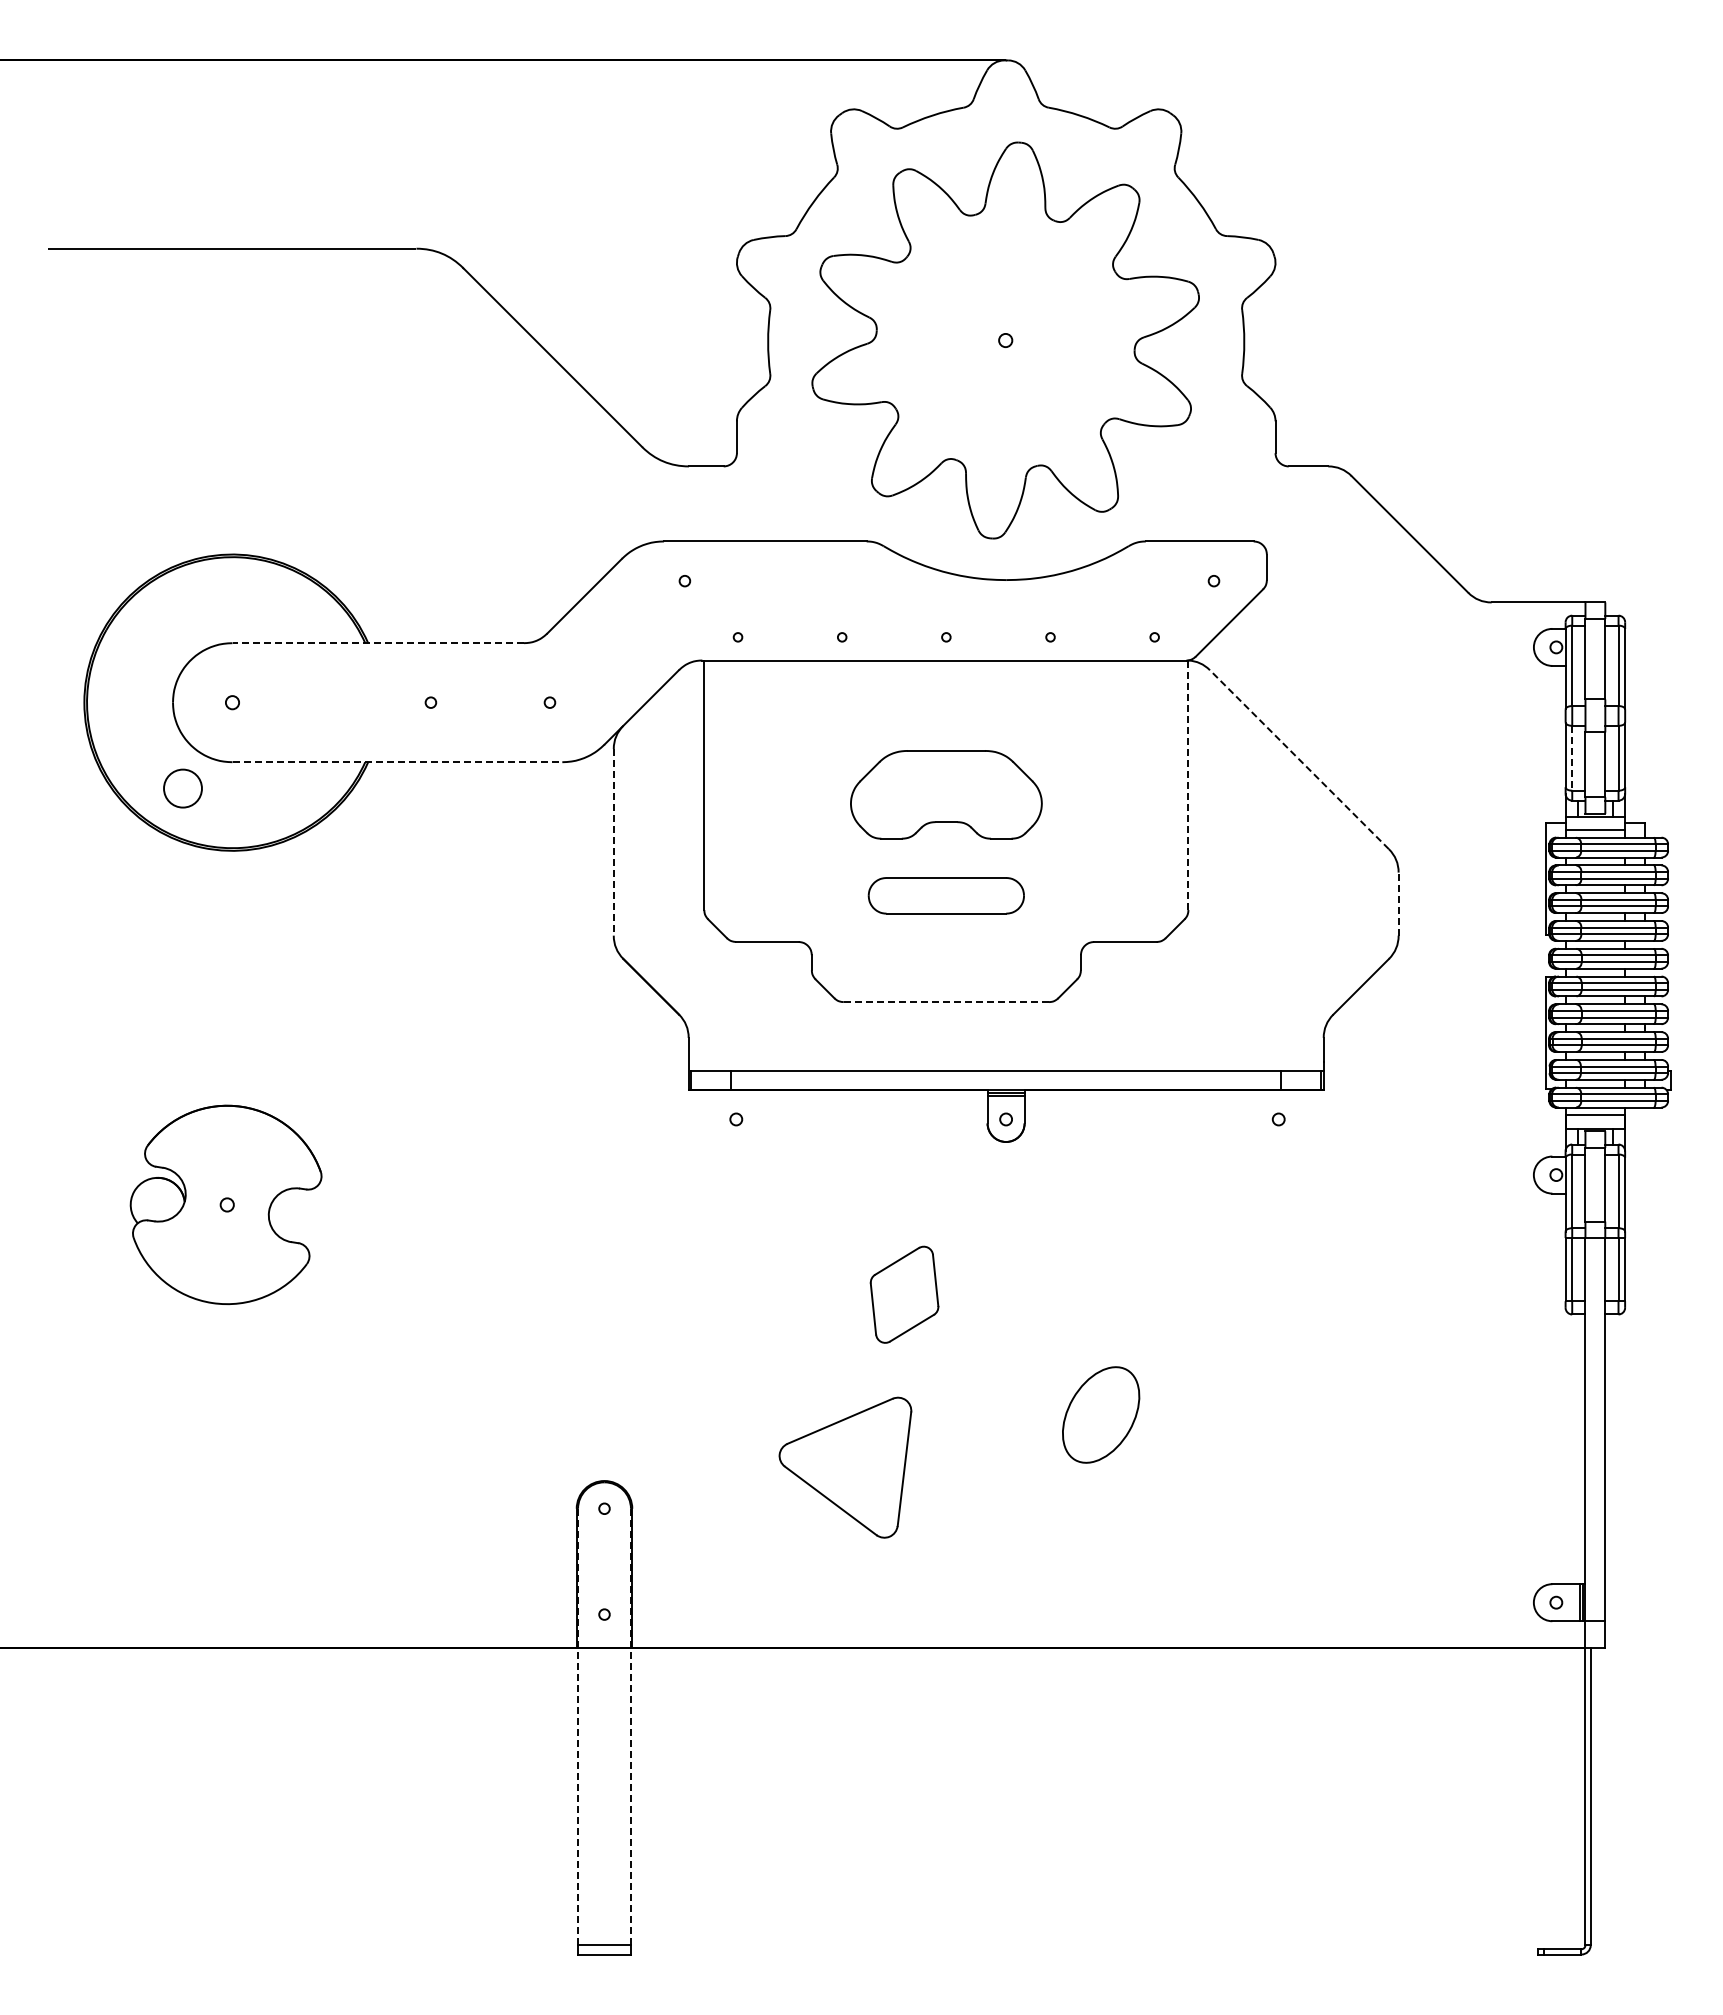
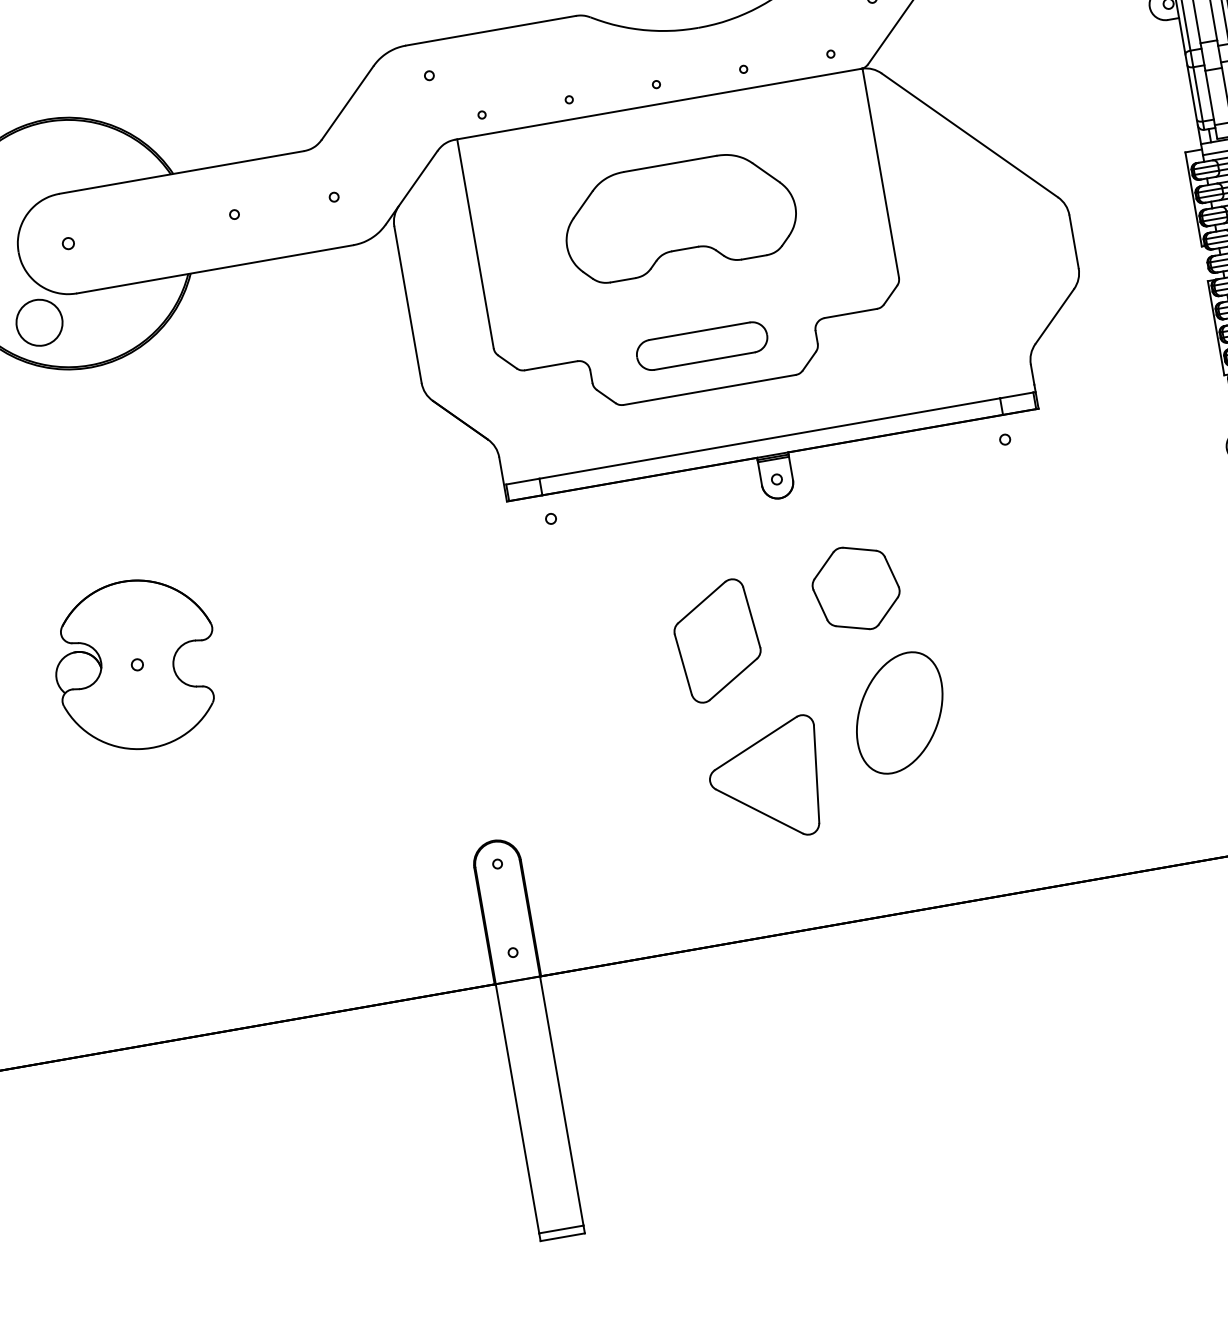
line: (378, 643) -> (181, 172), dashed -> solid
line: (1572, 758) -> (1198, 94), dashed -> solid
line: (1299, 759) -> (969, 135), dashed -> solid
line: (397, 762) -> (215, 269), dashed -> solid
line: (1188, 785) -> (880, 173), dashed -> solid
circle: (182, 788) -> (39, 322), size x1.43
part: (946, 794) -> (679, 216), size x1.43
line: (613, 842) -> (407, 304), dashed -> solid
part: (945, 895) -> (701, 346), moved
line: (1398, 904) -> (1074, 242), dashed -> solid
line: (946, 1002) -> (709, 390), dashed -> solid
part: (1075, 1261) -> (855, 588), added
part: (904, 1294) -> (717, 640), size x1.43
part: (1100, 1414) -> (899, 712), size x1.43
part: (845, 1467) -> (767, 781), moved
line: (630, 1726) -> (551, 1042), dashed -> solid
line: (578, 1727) -> (507, 1050), dashed -> solid

